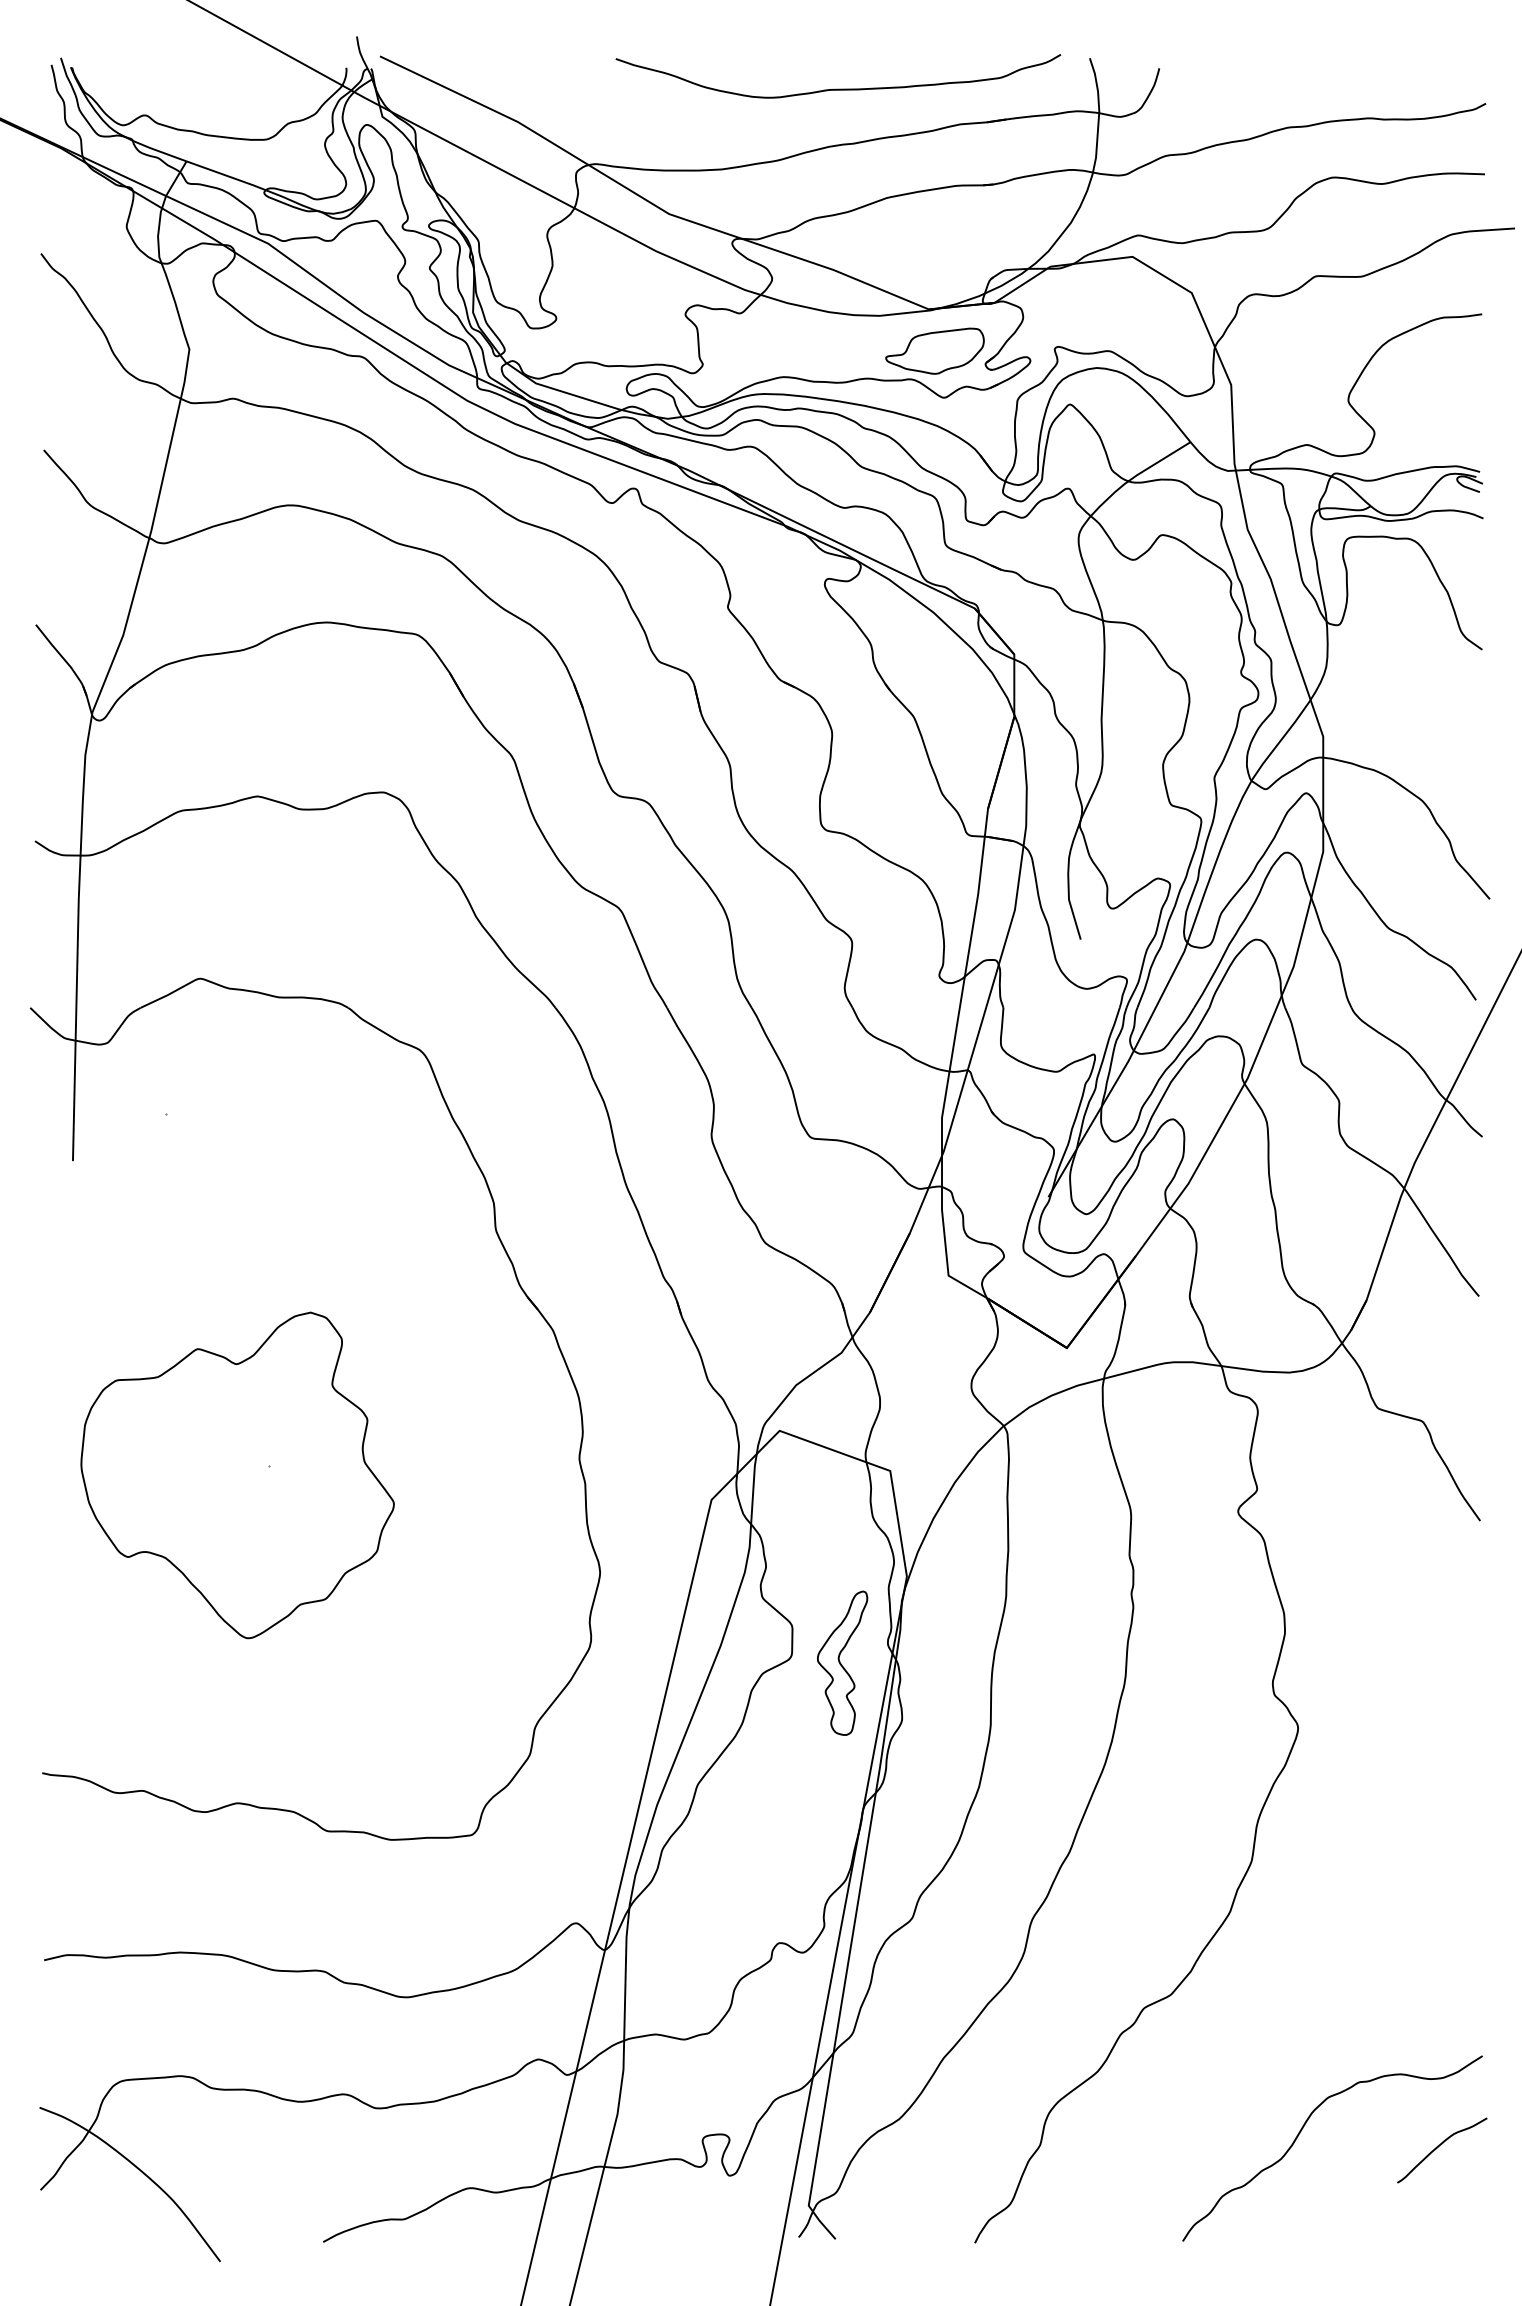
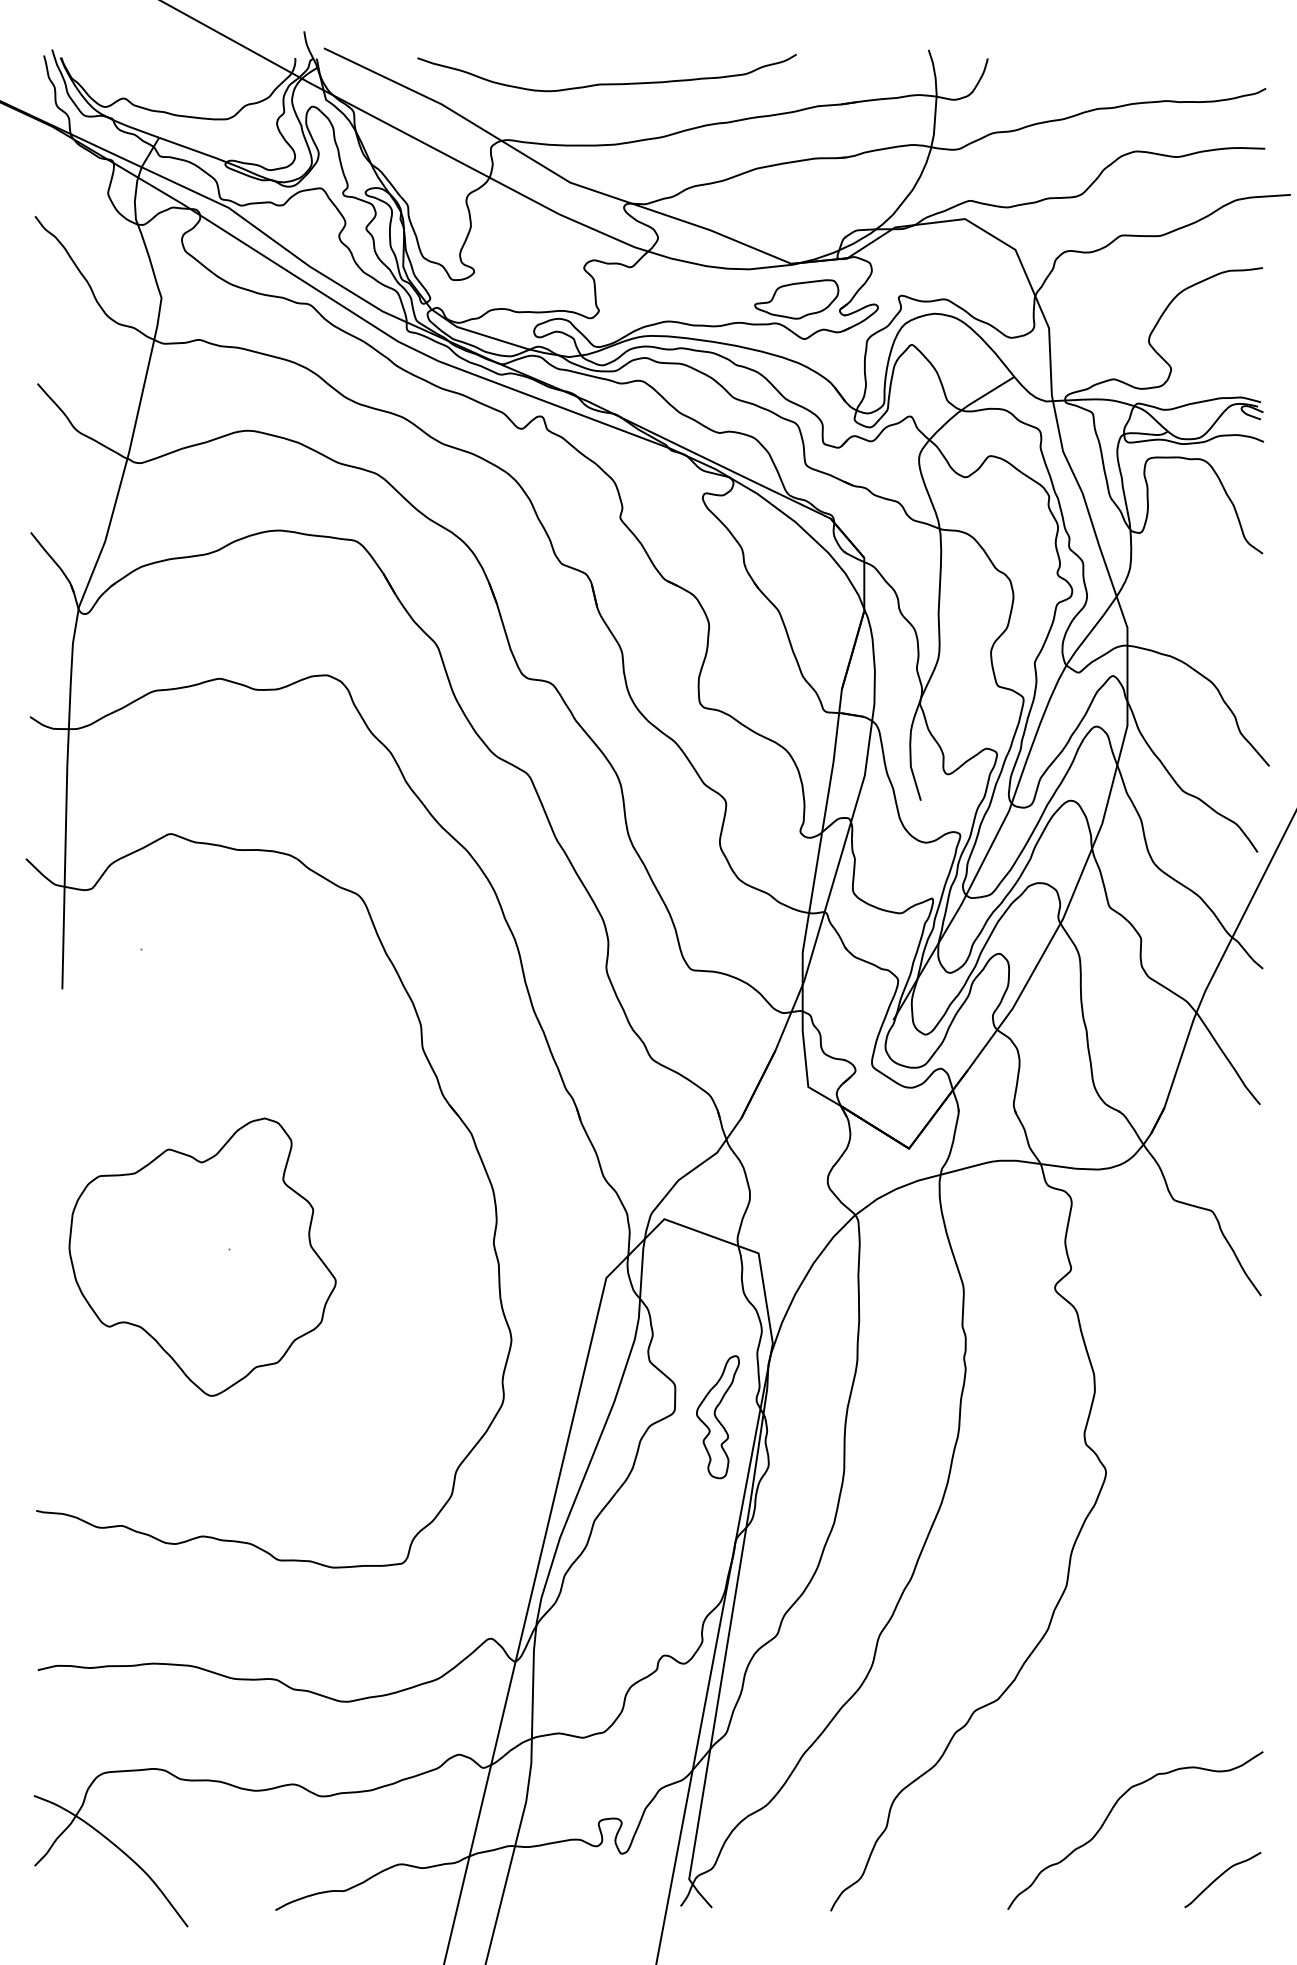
curve: (838, 88) -> (607, 83), moved
curve: (1439, 2146) -> (1220, 1876), moved

